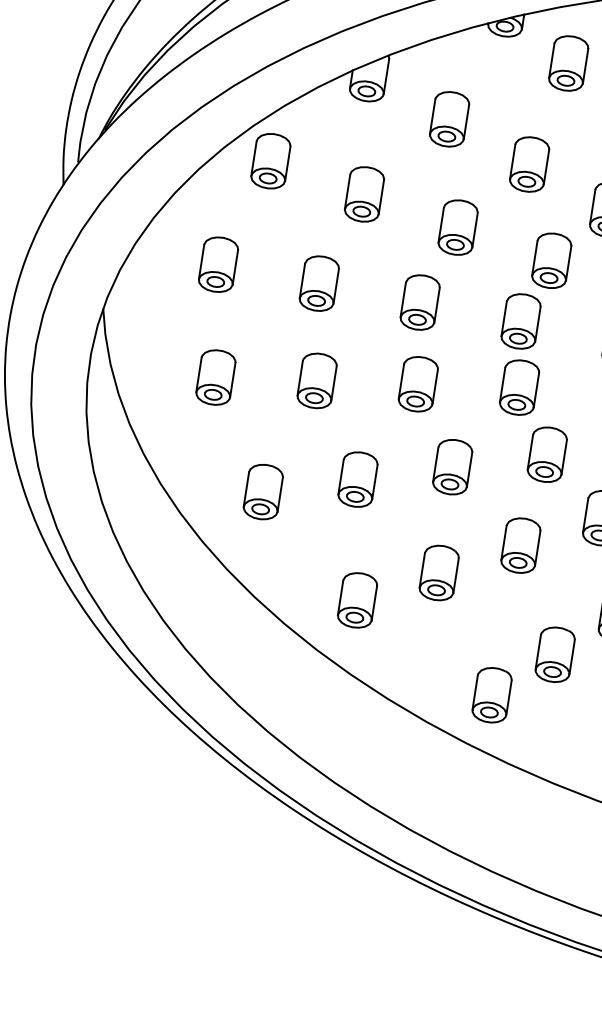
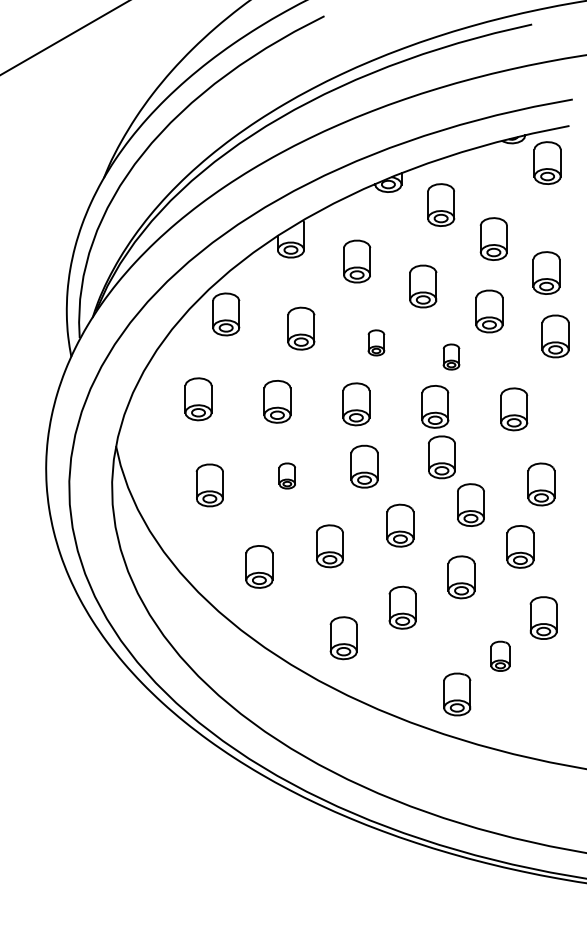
part: (458, 227) -> (376, 342), size x0.6
part: (551, 260) -> (451, 356), size x0.6
part: (317, 380) -> (287, 475), size x0.6
part: (555, 655) -> (500, 656), size x0.7

